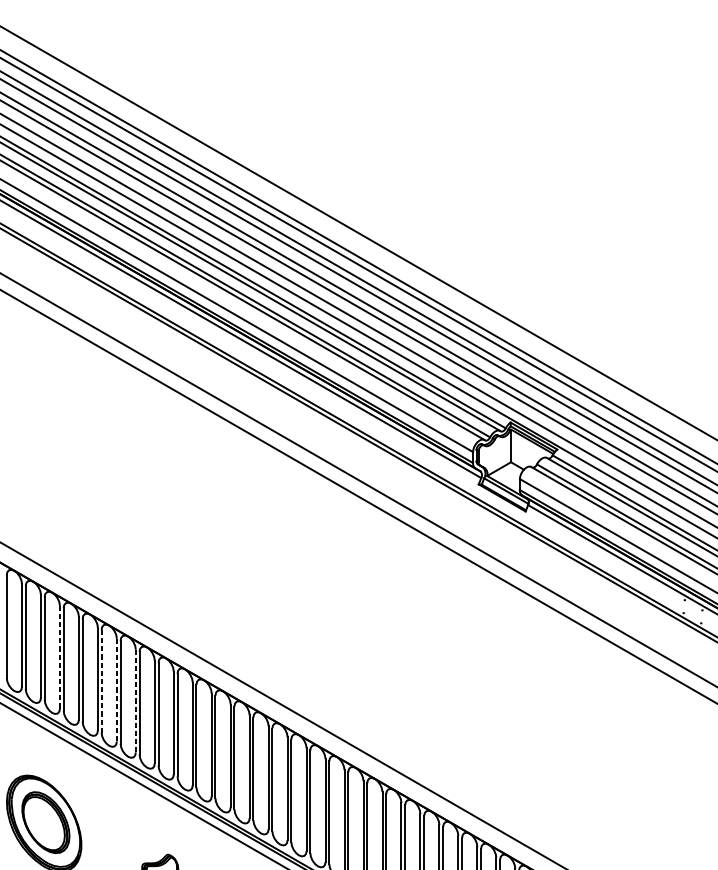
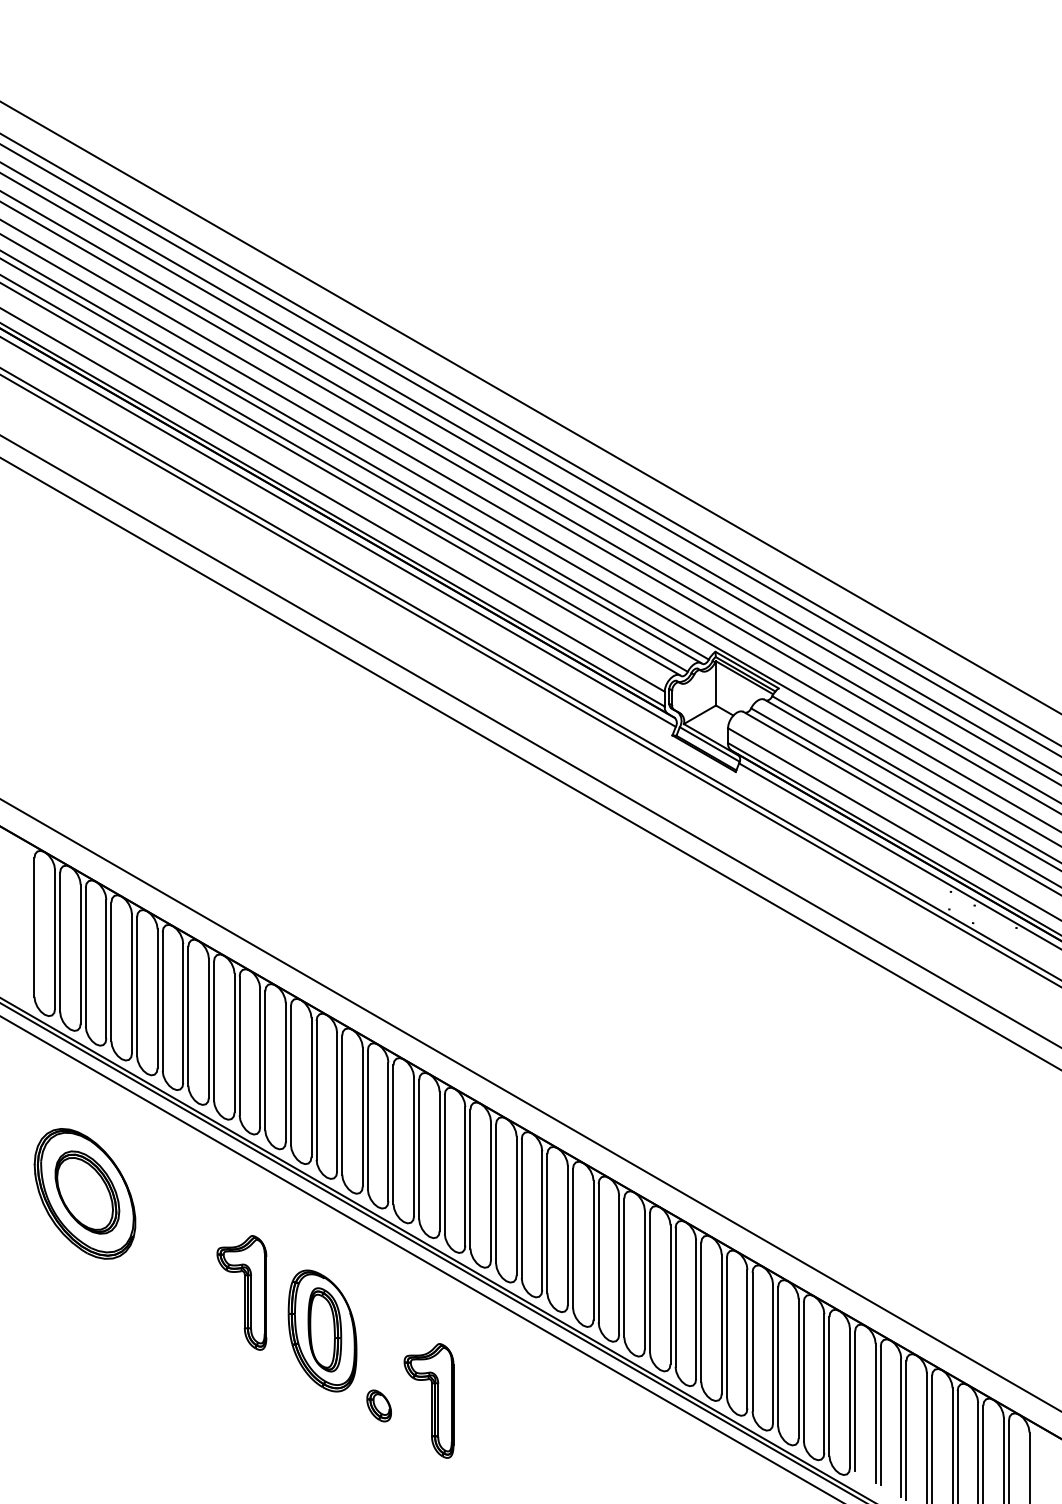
line: (60, 656) -> (106, 968), dashed -> solid
line: (101, 682) -> (162, 1002), dashed -> solid
line: (117, 689) -> (183, 1012), dashed -> solid
line: (135, 700) -> (208, 1027), dashed -> solid

